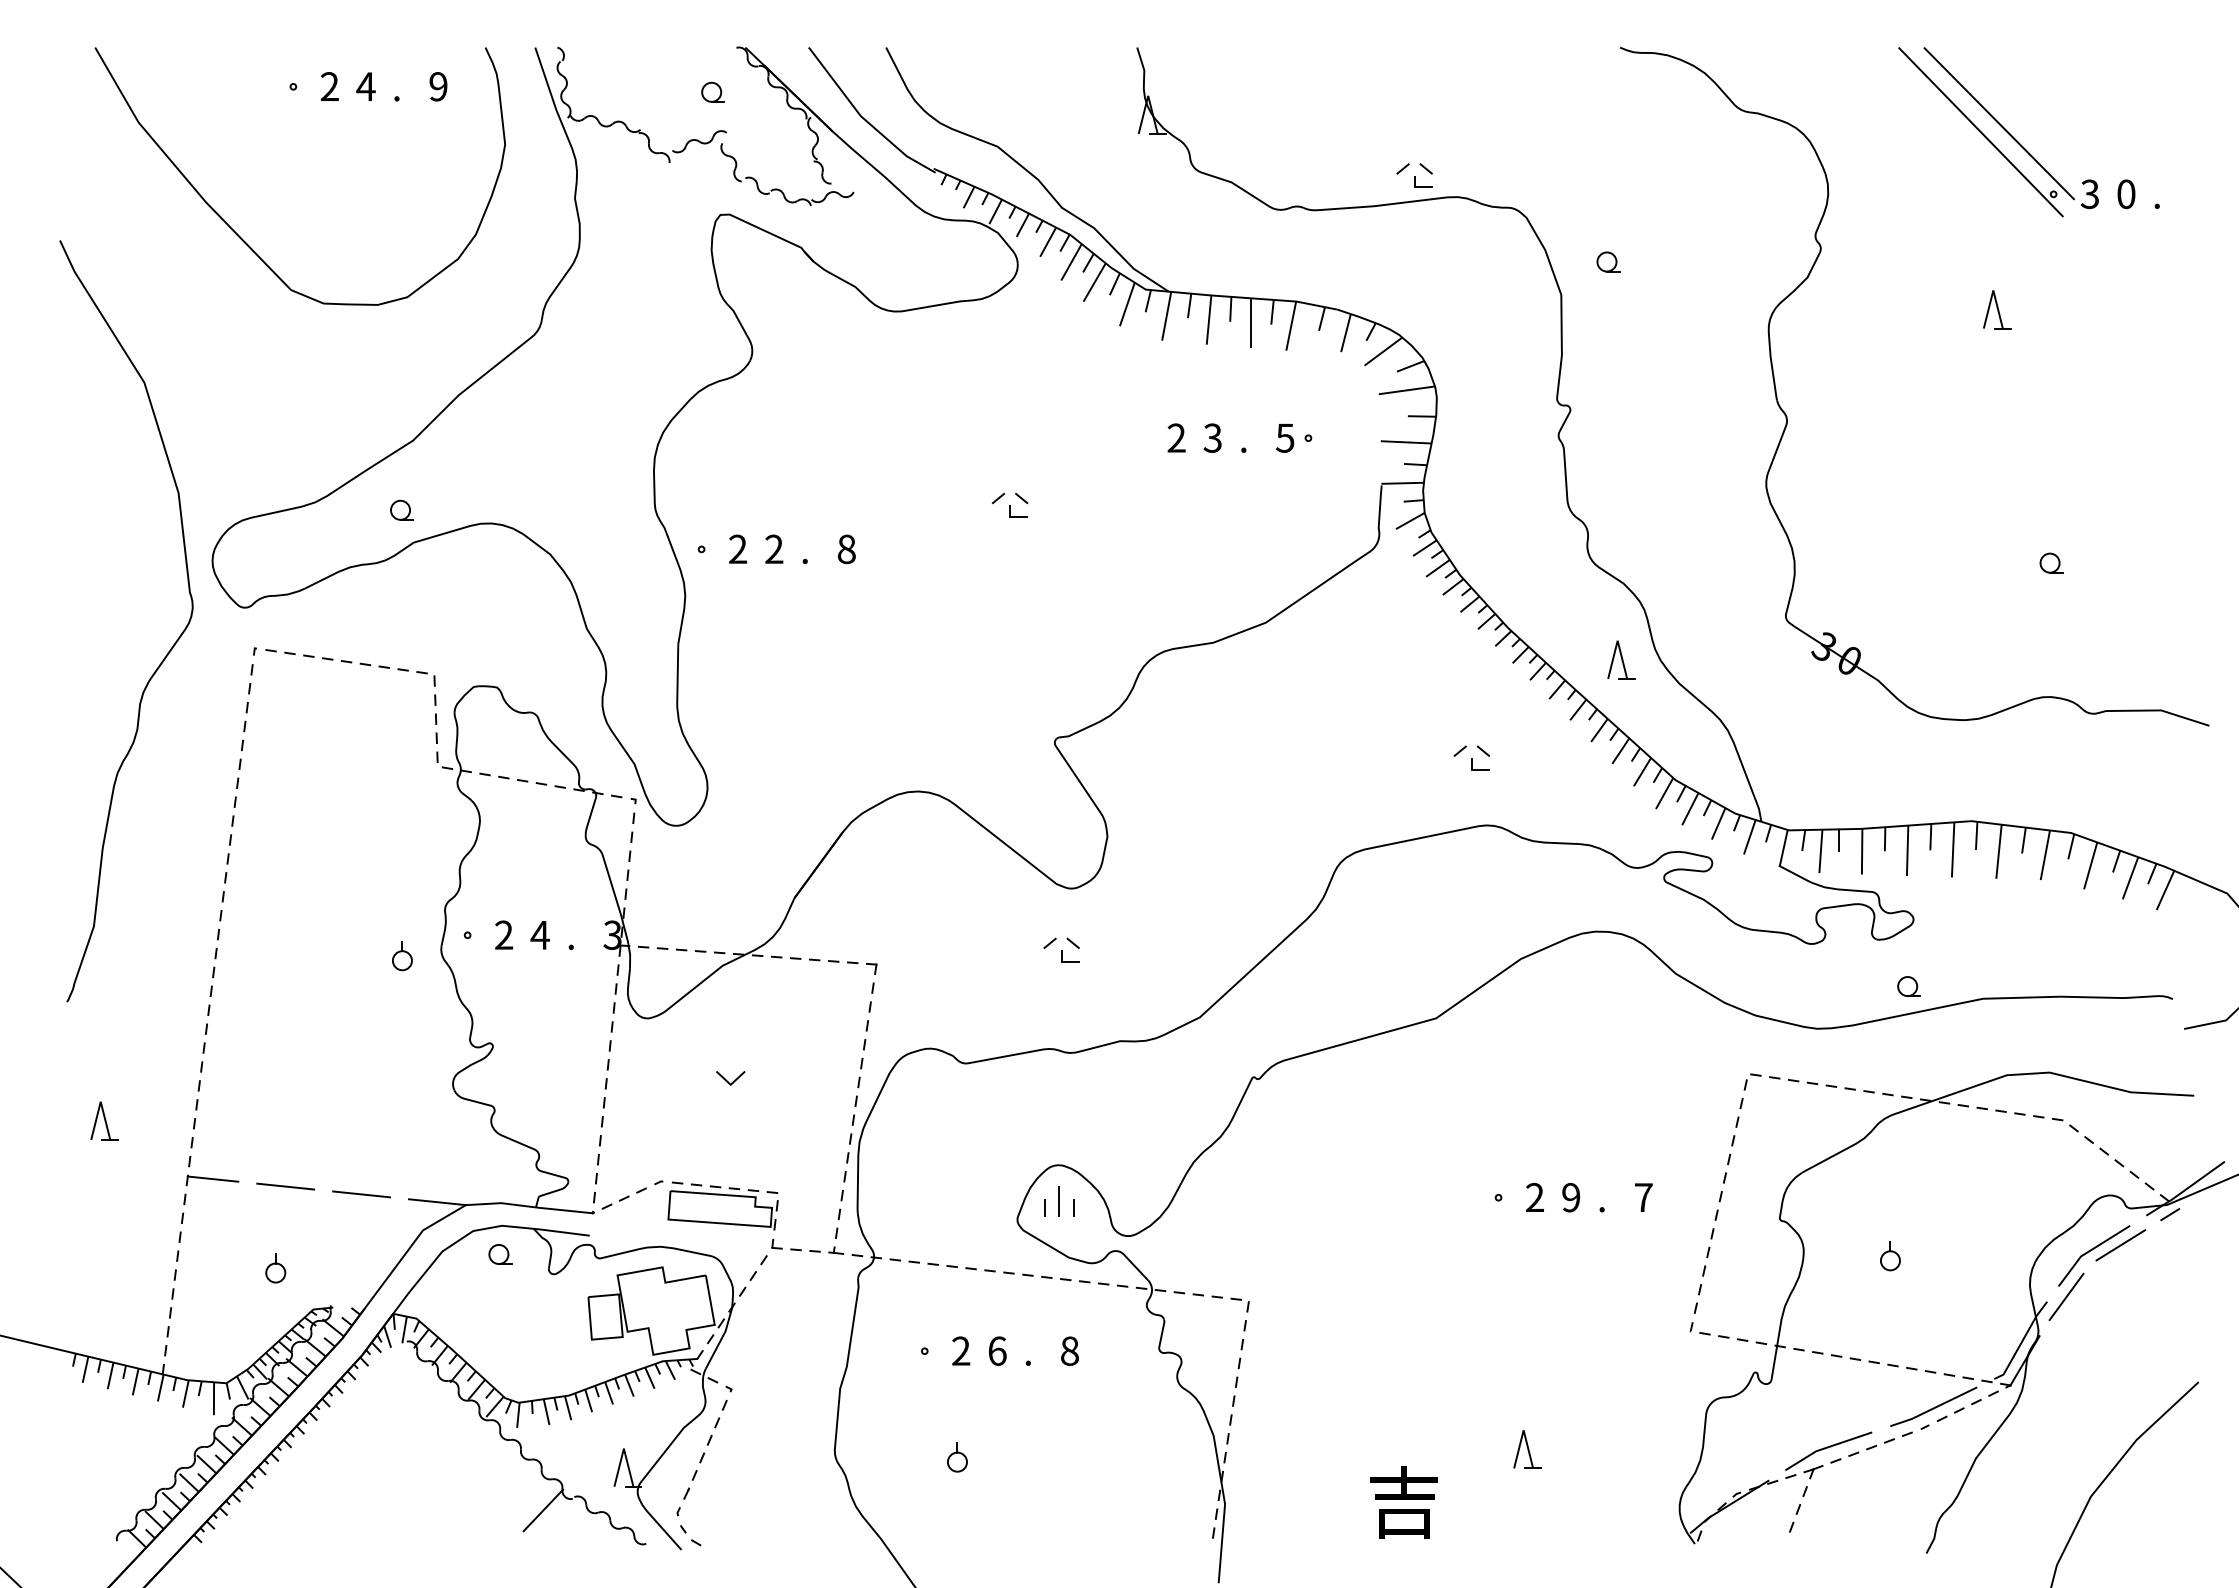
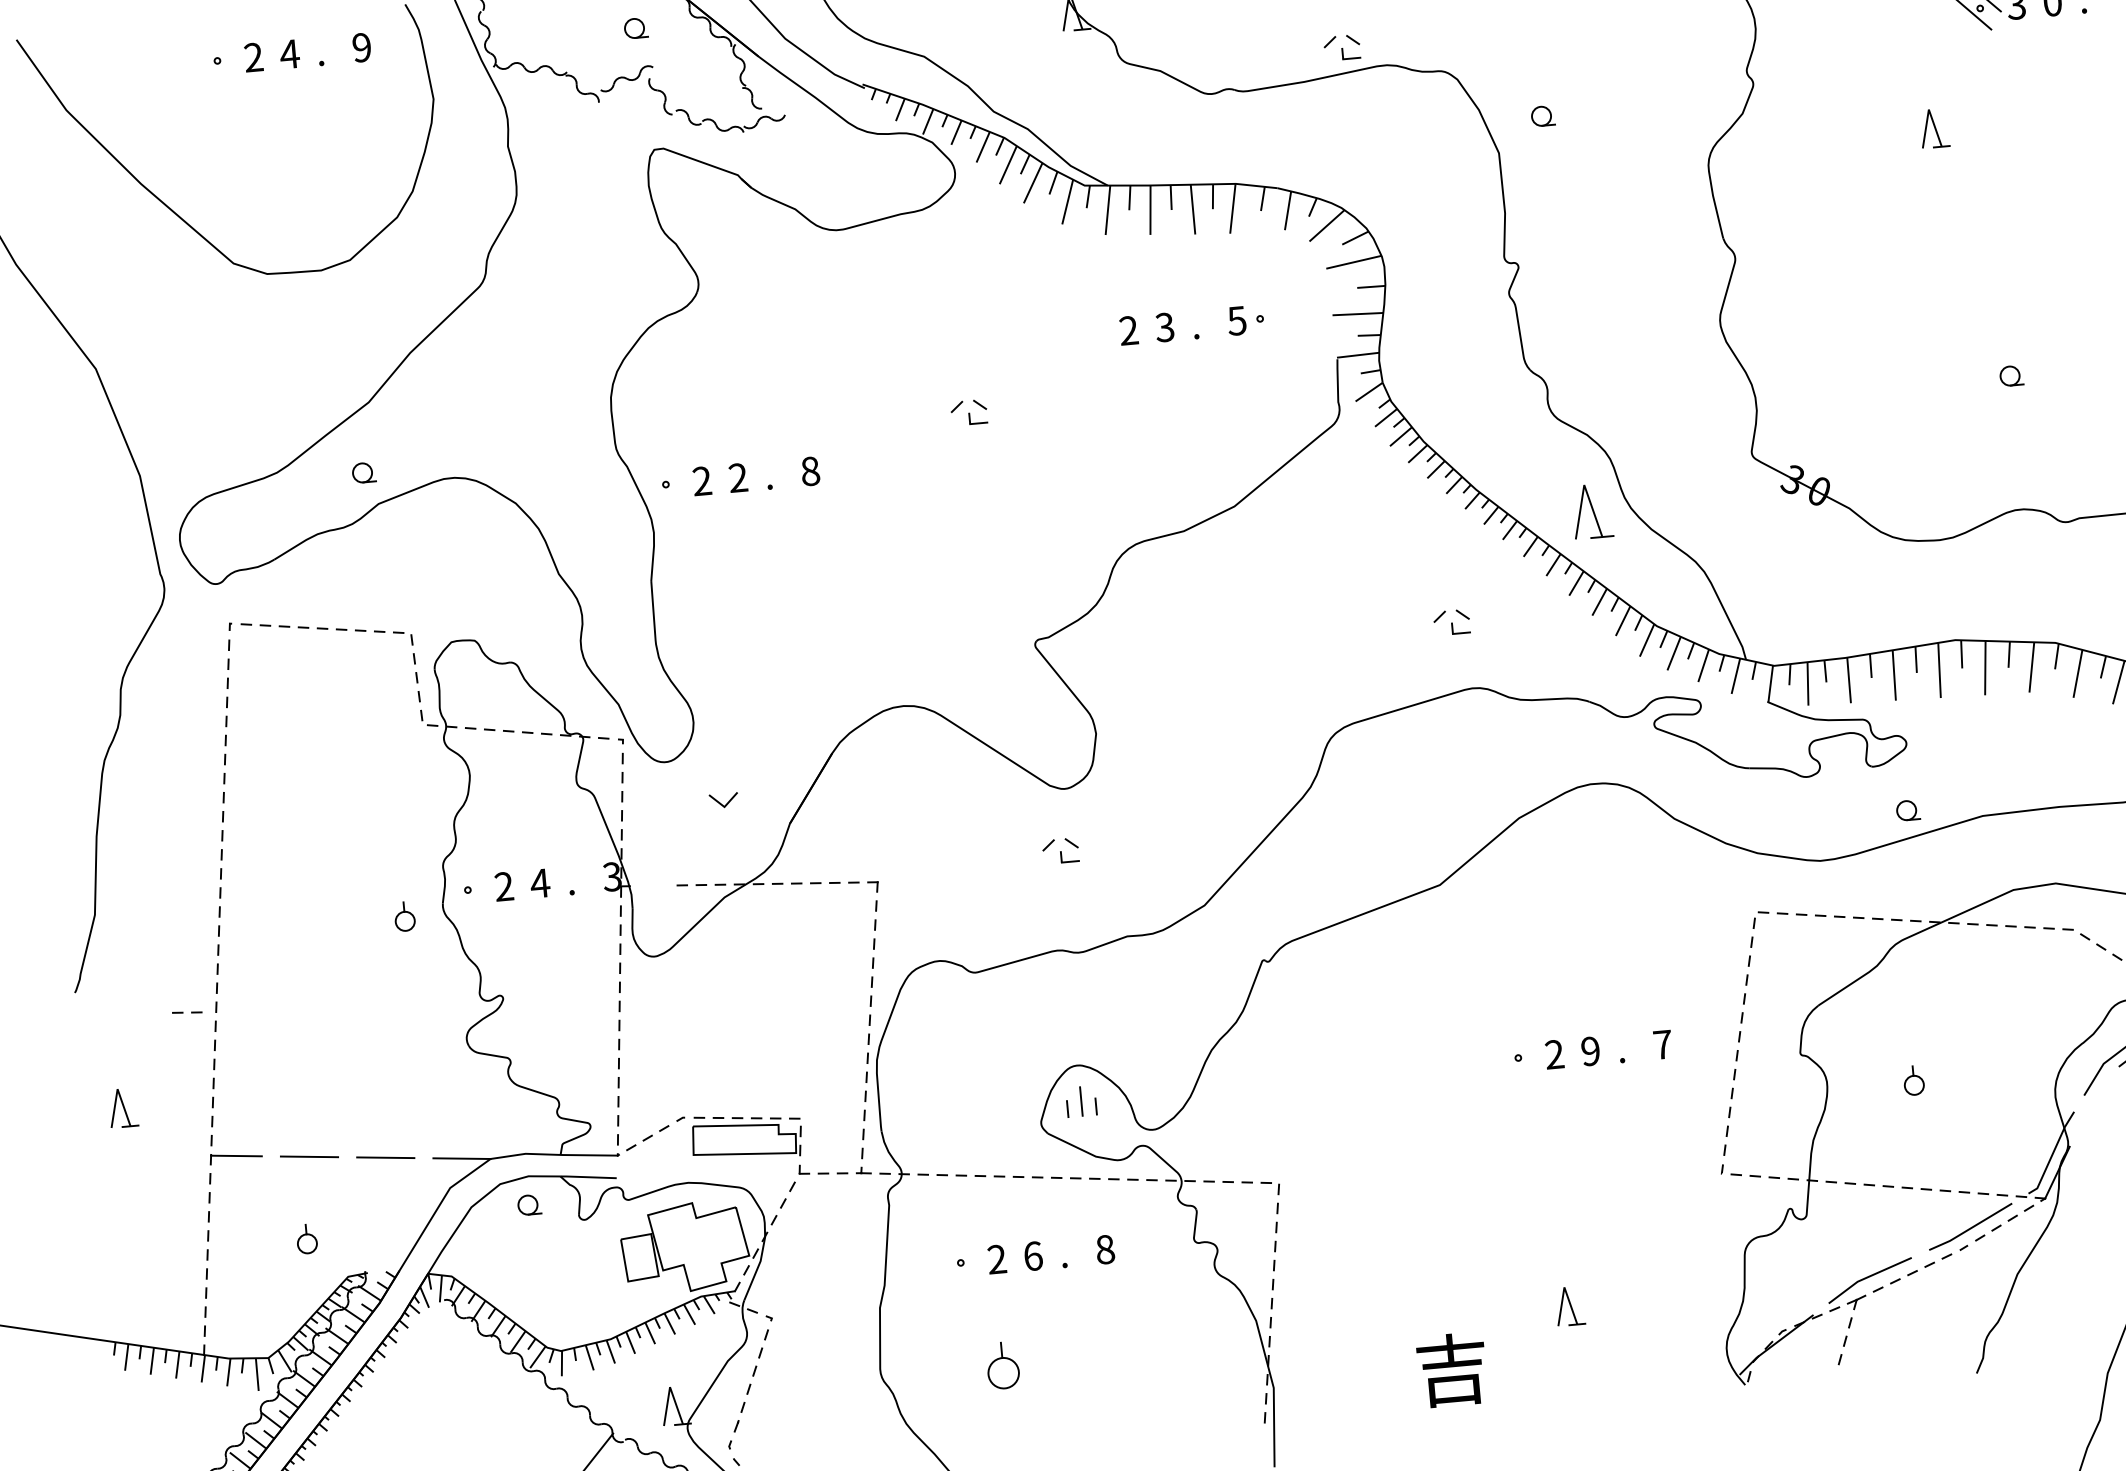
part: (1621, 659) -> (1592, 510), size x1.4
part: (653, 947) -> (187, 1012), moved
line: (727, 1080) -> (720, 803), moved
line: (2066, 1296) -> (2092, 1104), removed
part: (957, 1457) -> (1003, 1365), size x1.6

